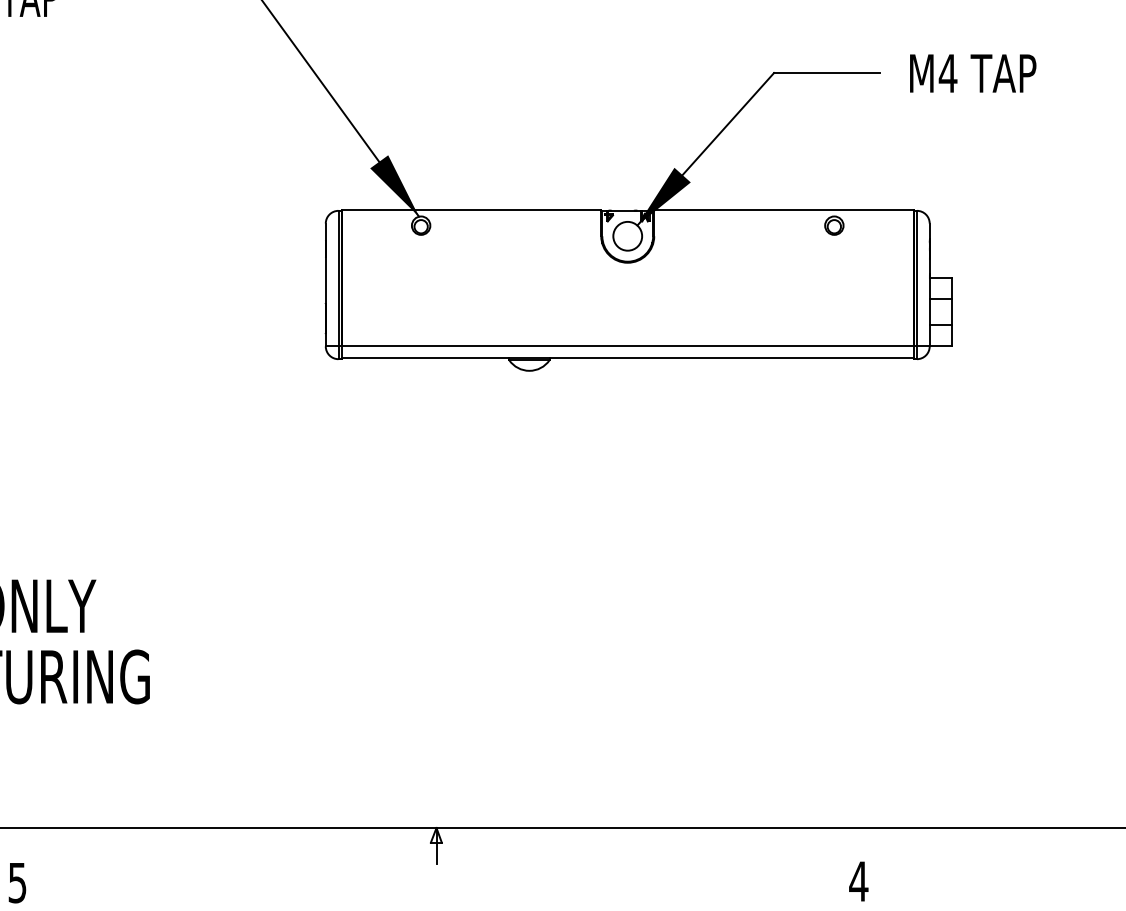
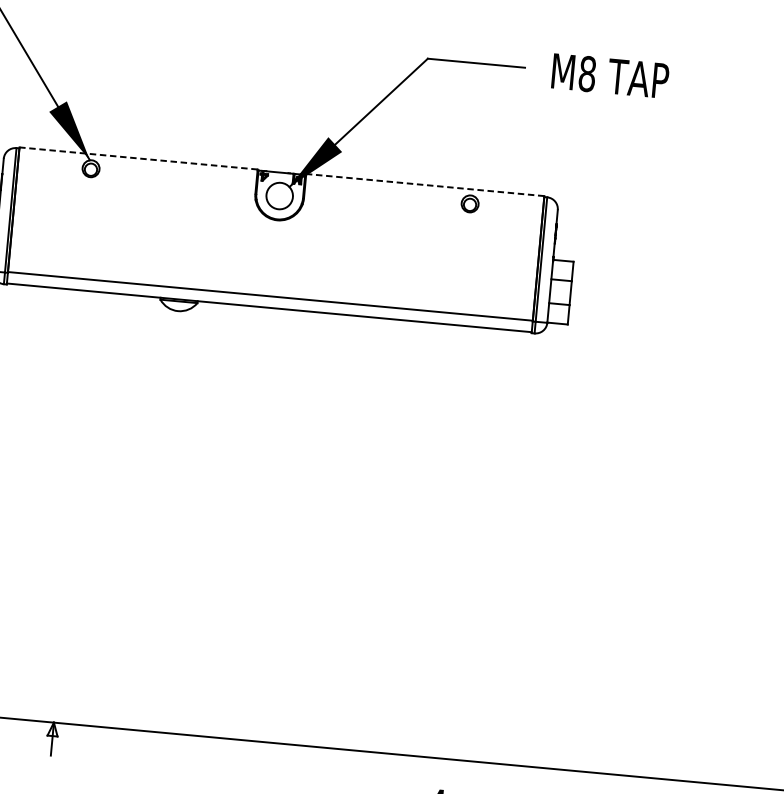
text: (947, 73) -> (586, 73), M4 -> M8
line: (471, 209) -> (138, 158), solid -> dashed
line: (784, 209) -> (425, 184), solid -> dashed

